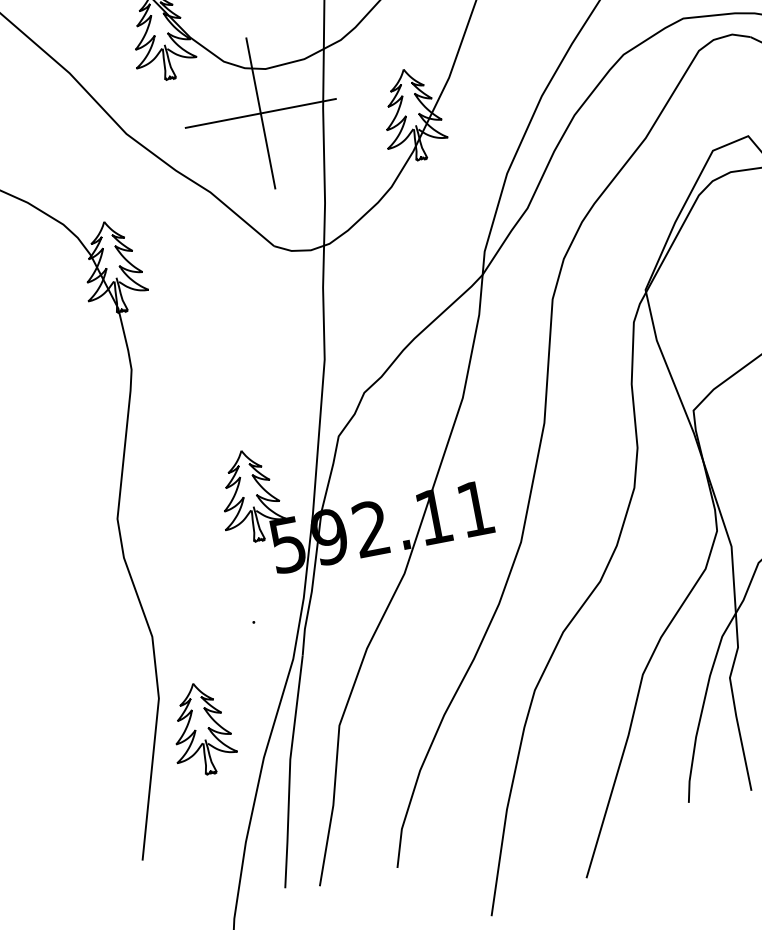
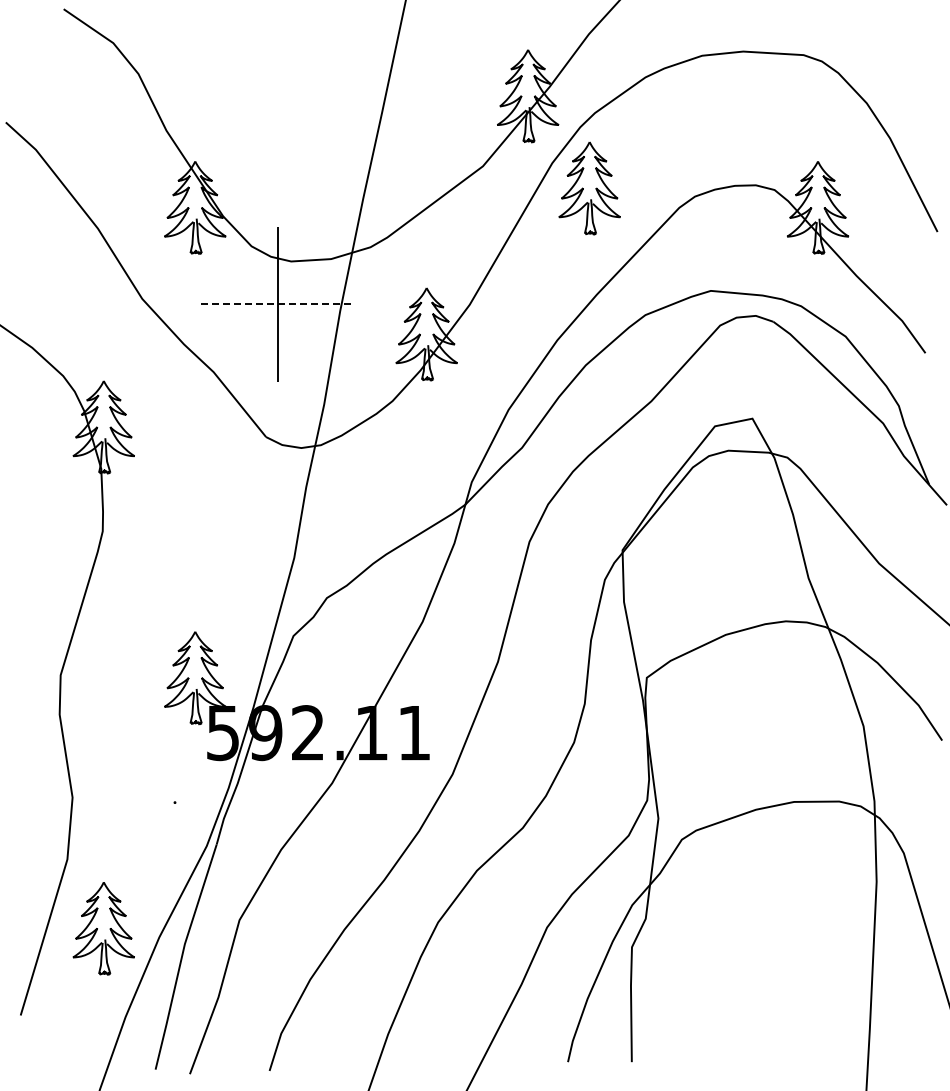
line: (261, 113) -> (278, 304), solid -> dashed
part: (201, 729) -> (103, 928), moved

